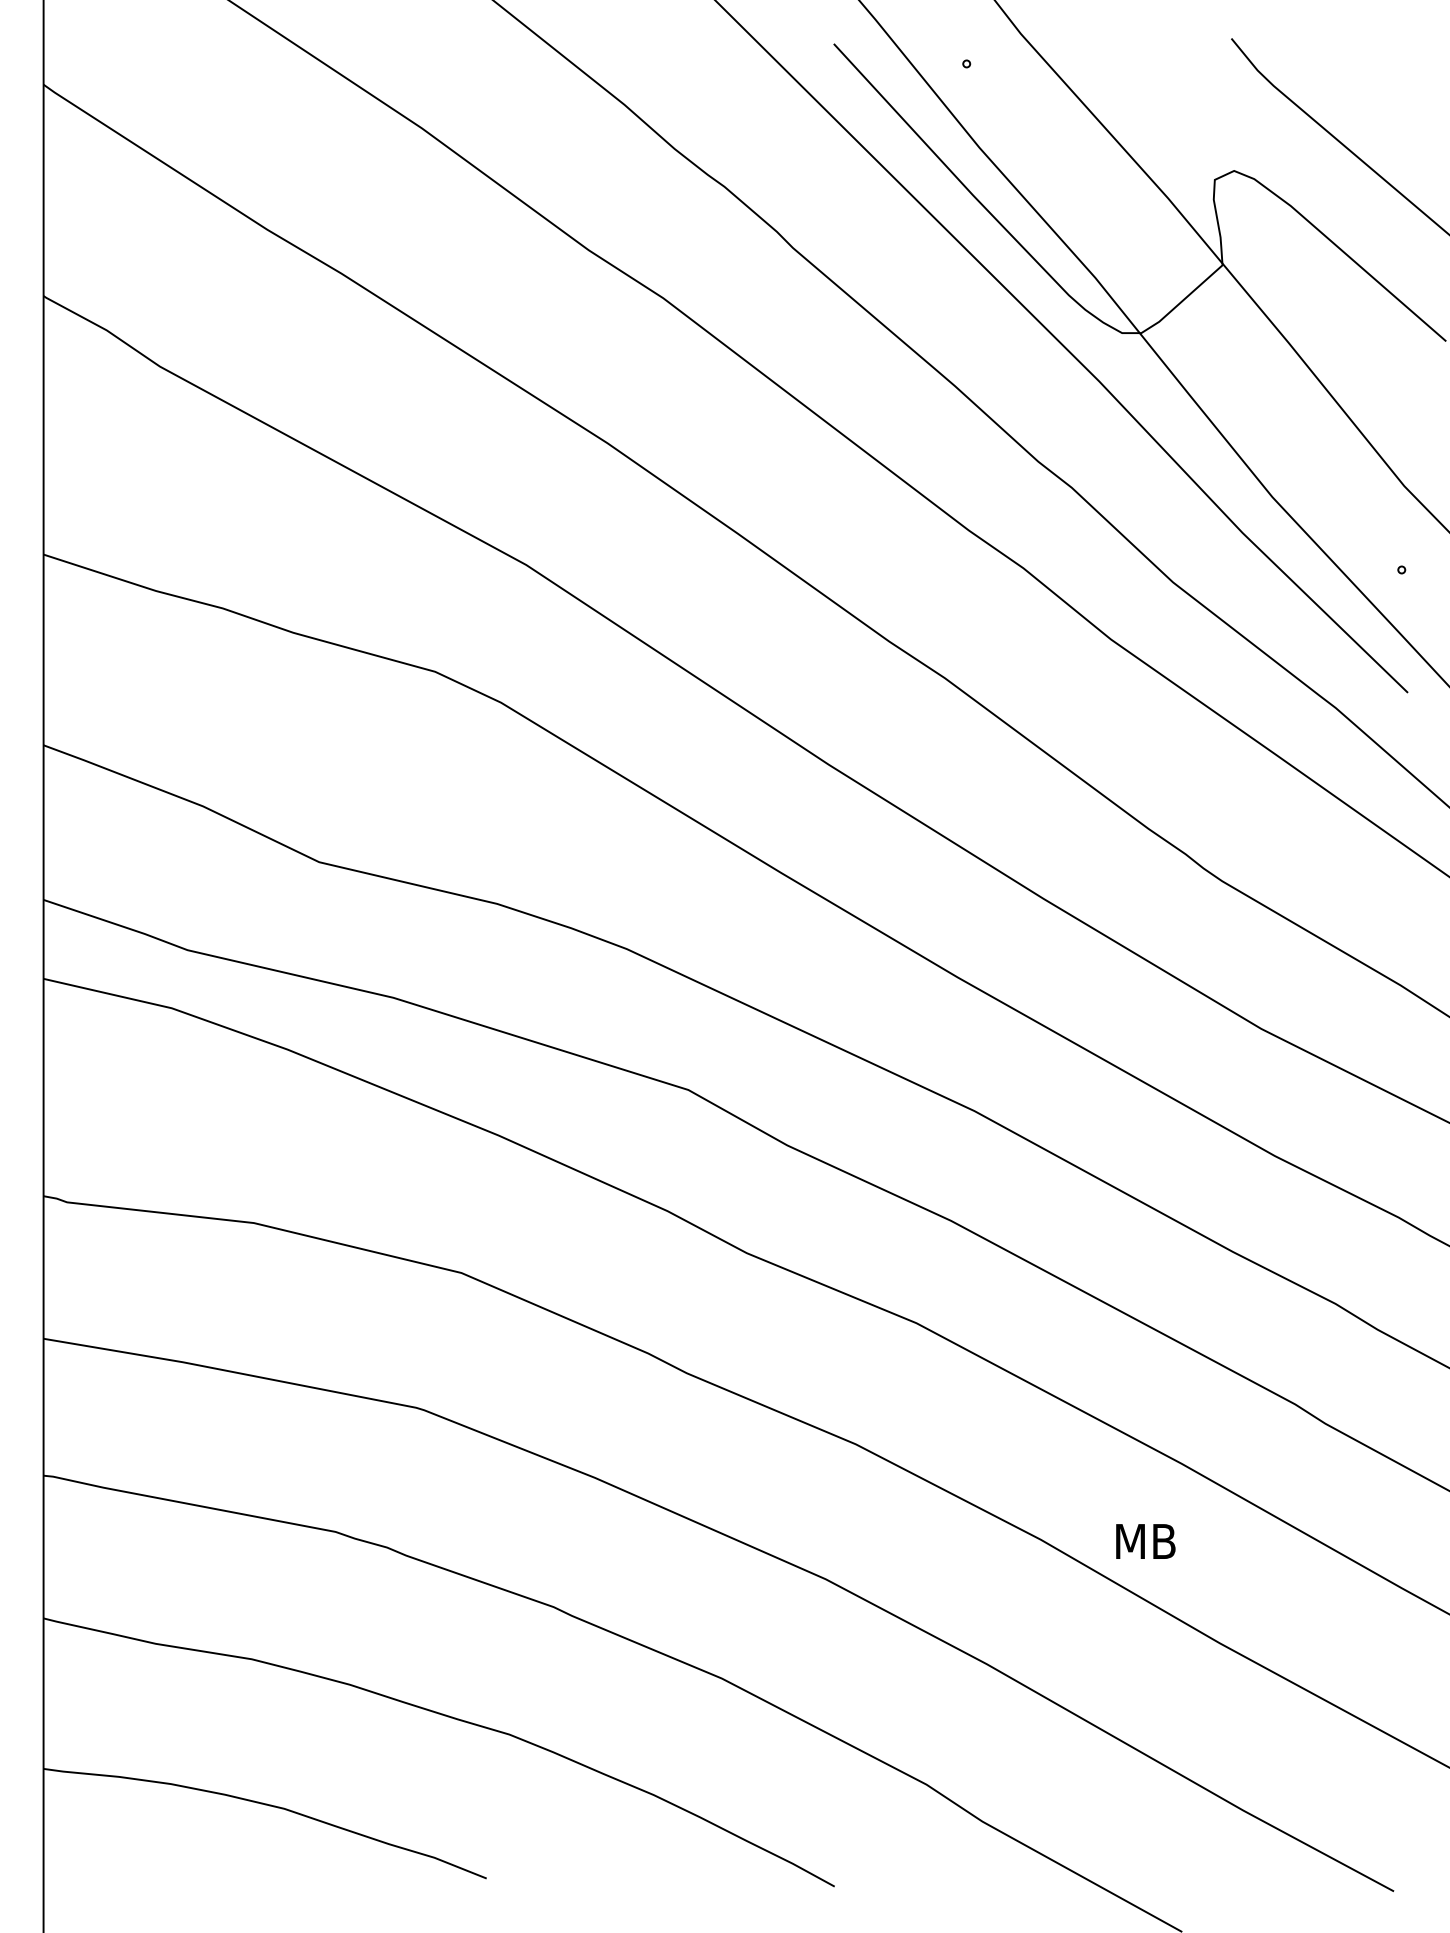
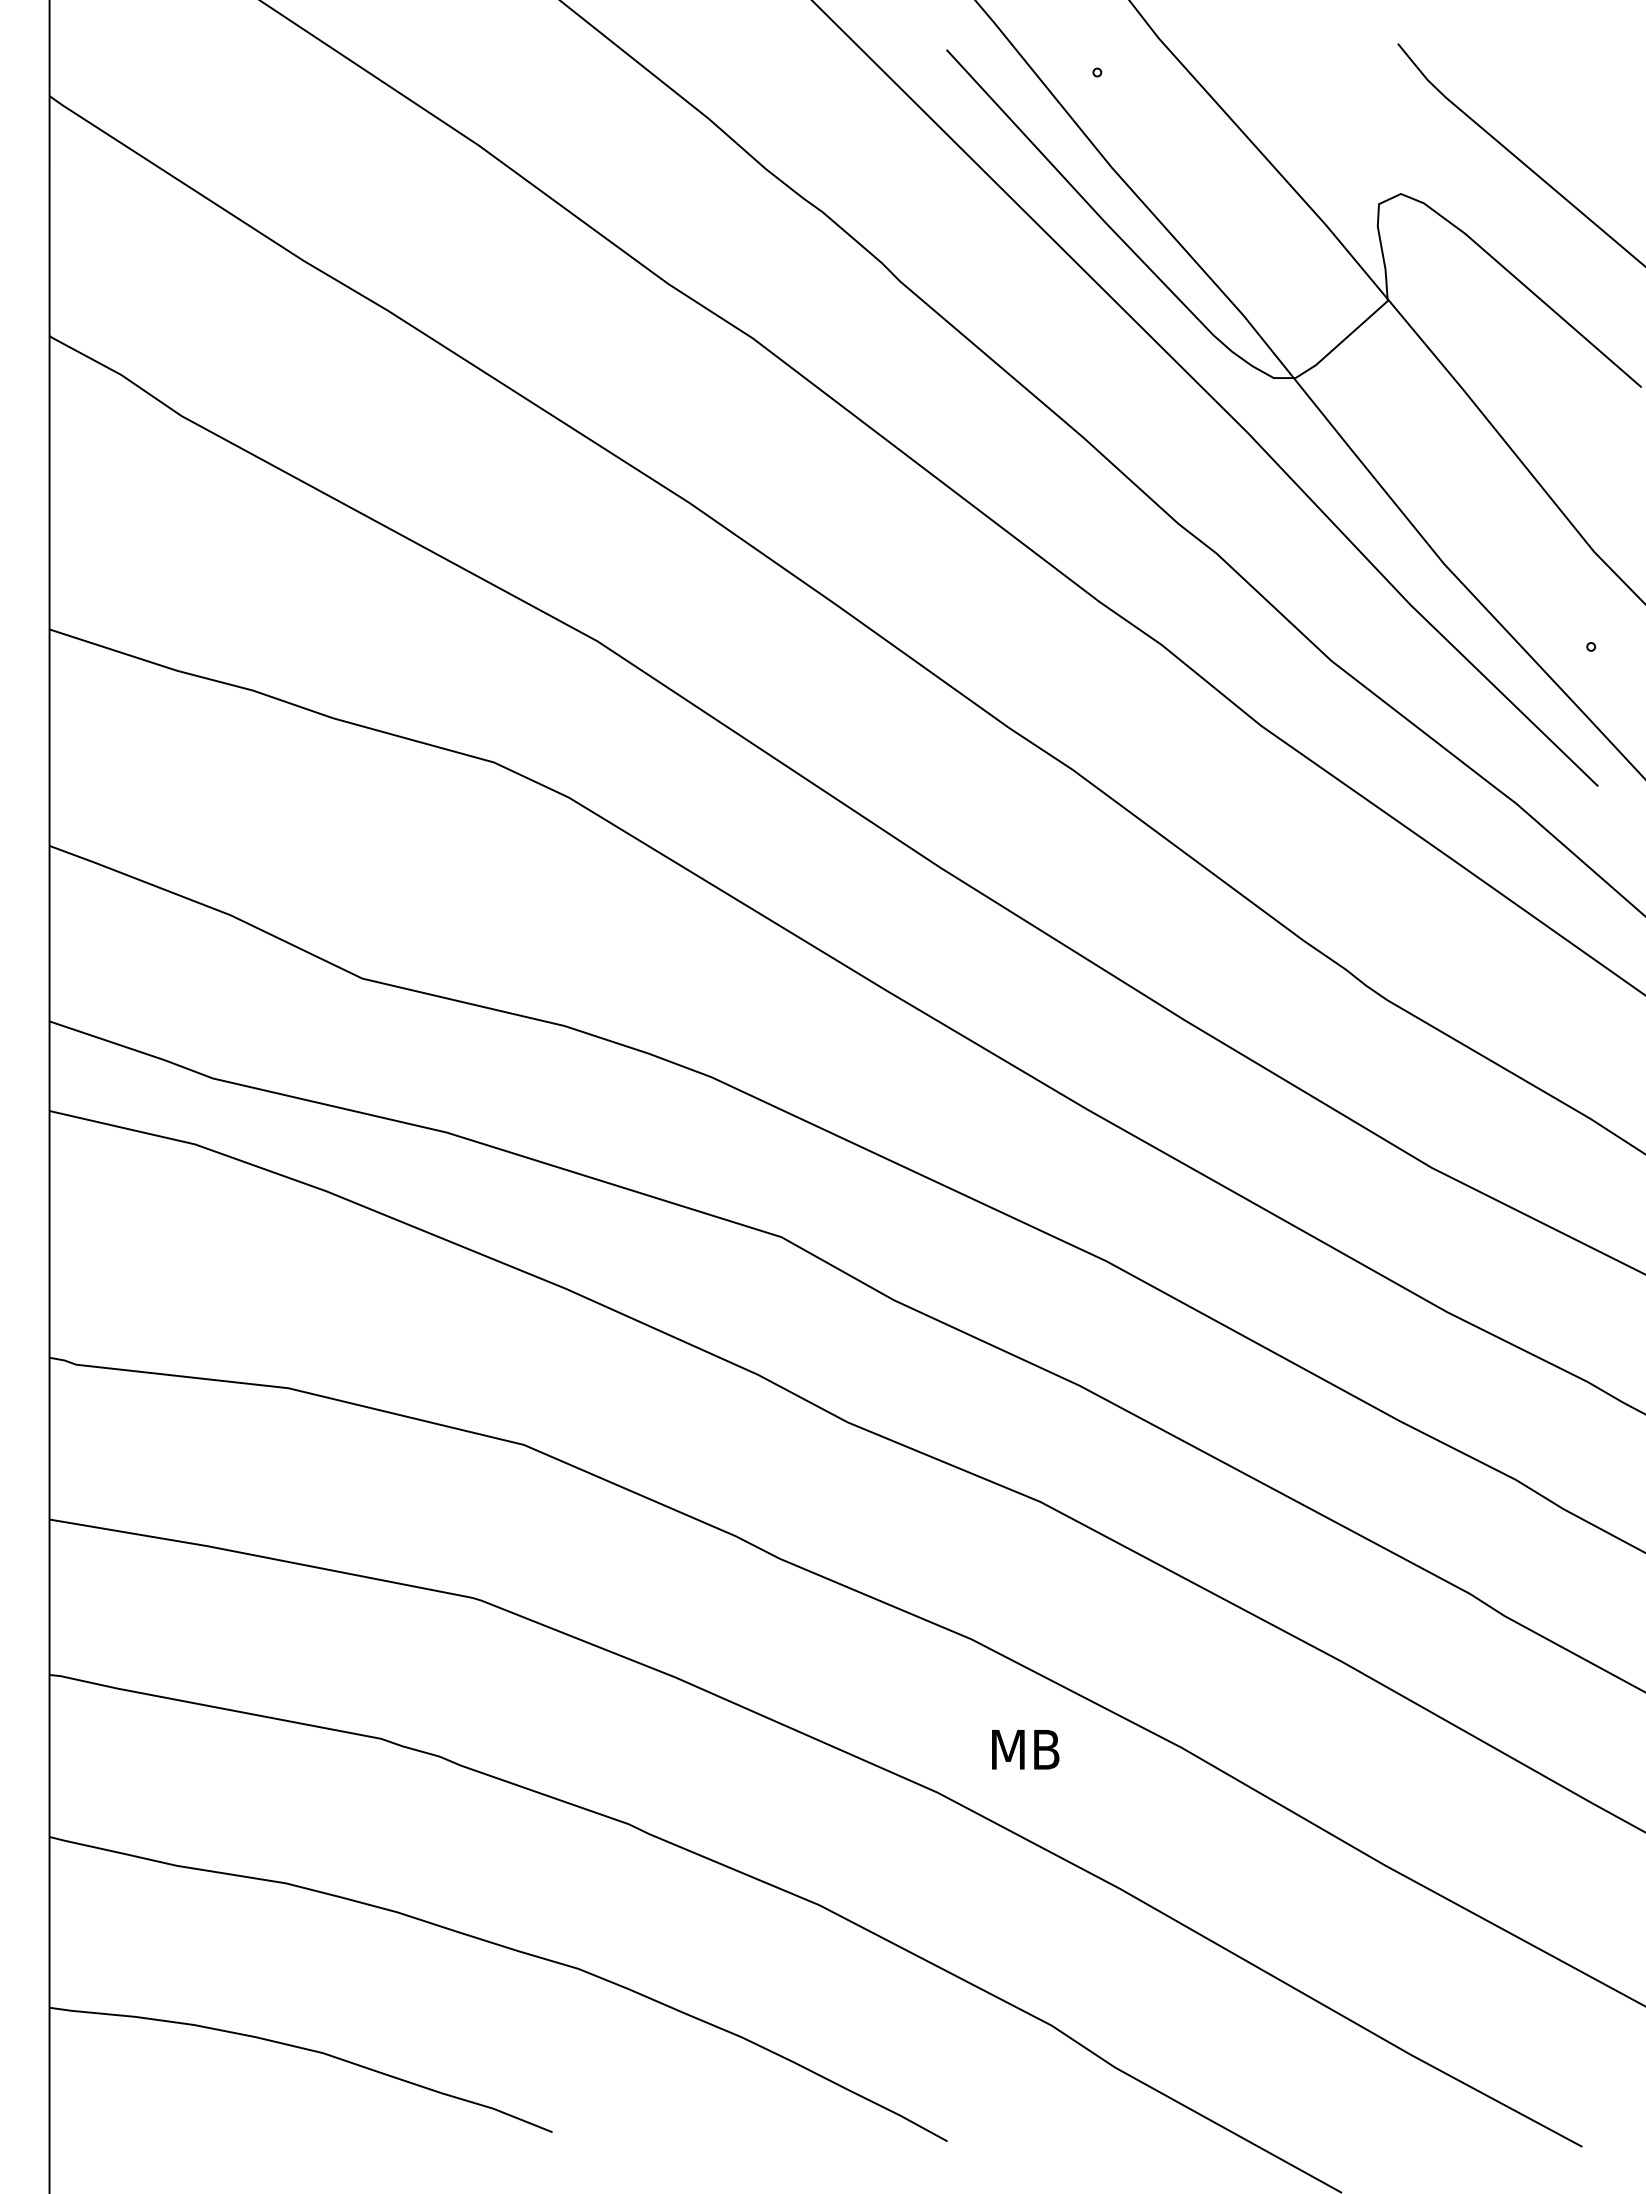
text: (1145, 1541) -> (1025, 1749), moved

